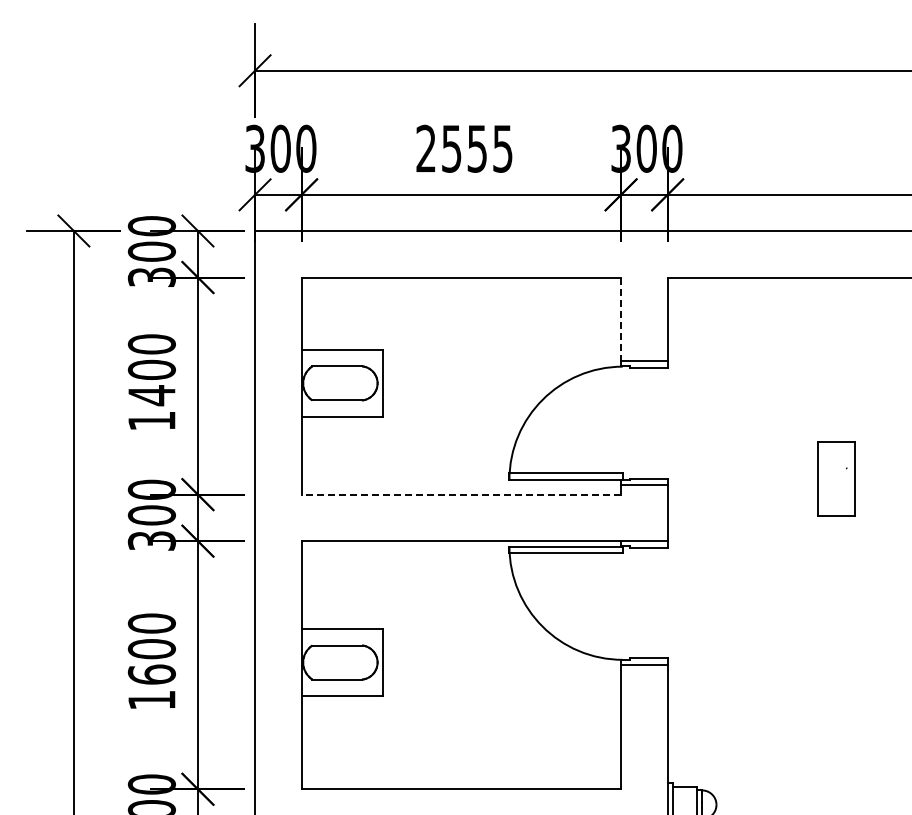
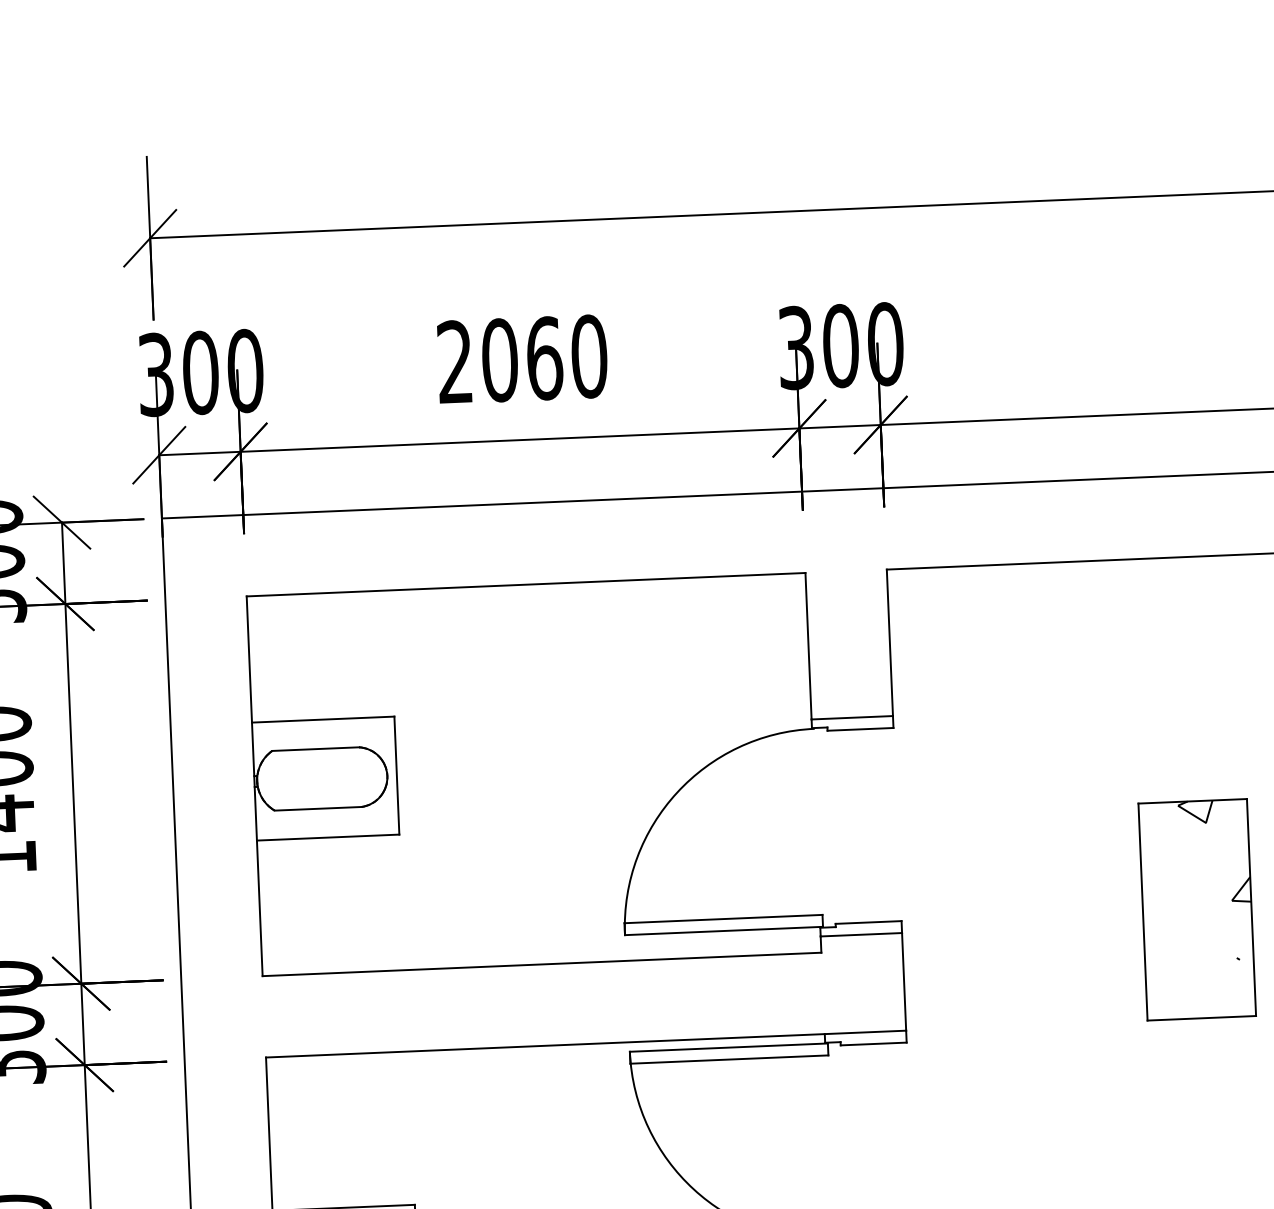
text: (477, 148) -> (544, 357), 2555 -> 2060
line: (621, 319) -> (809, 646), dashed -> solid
part: (836, 478) -> (1196, 908), size x1.67
line: (461, 494) -> (542, 964), dashed -> solid

